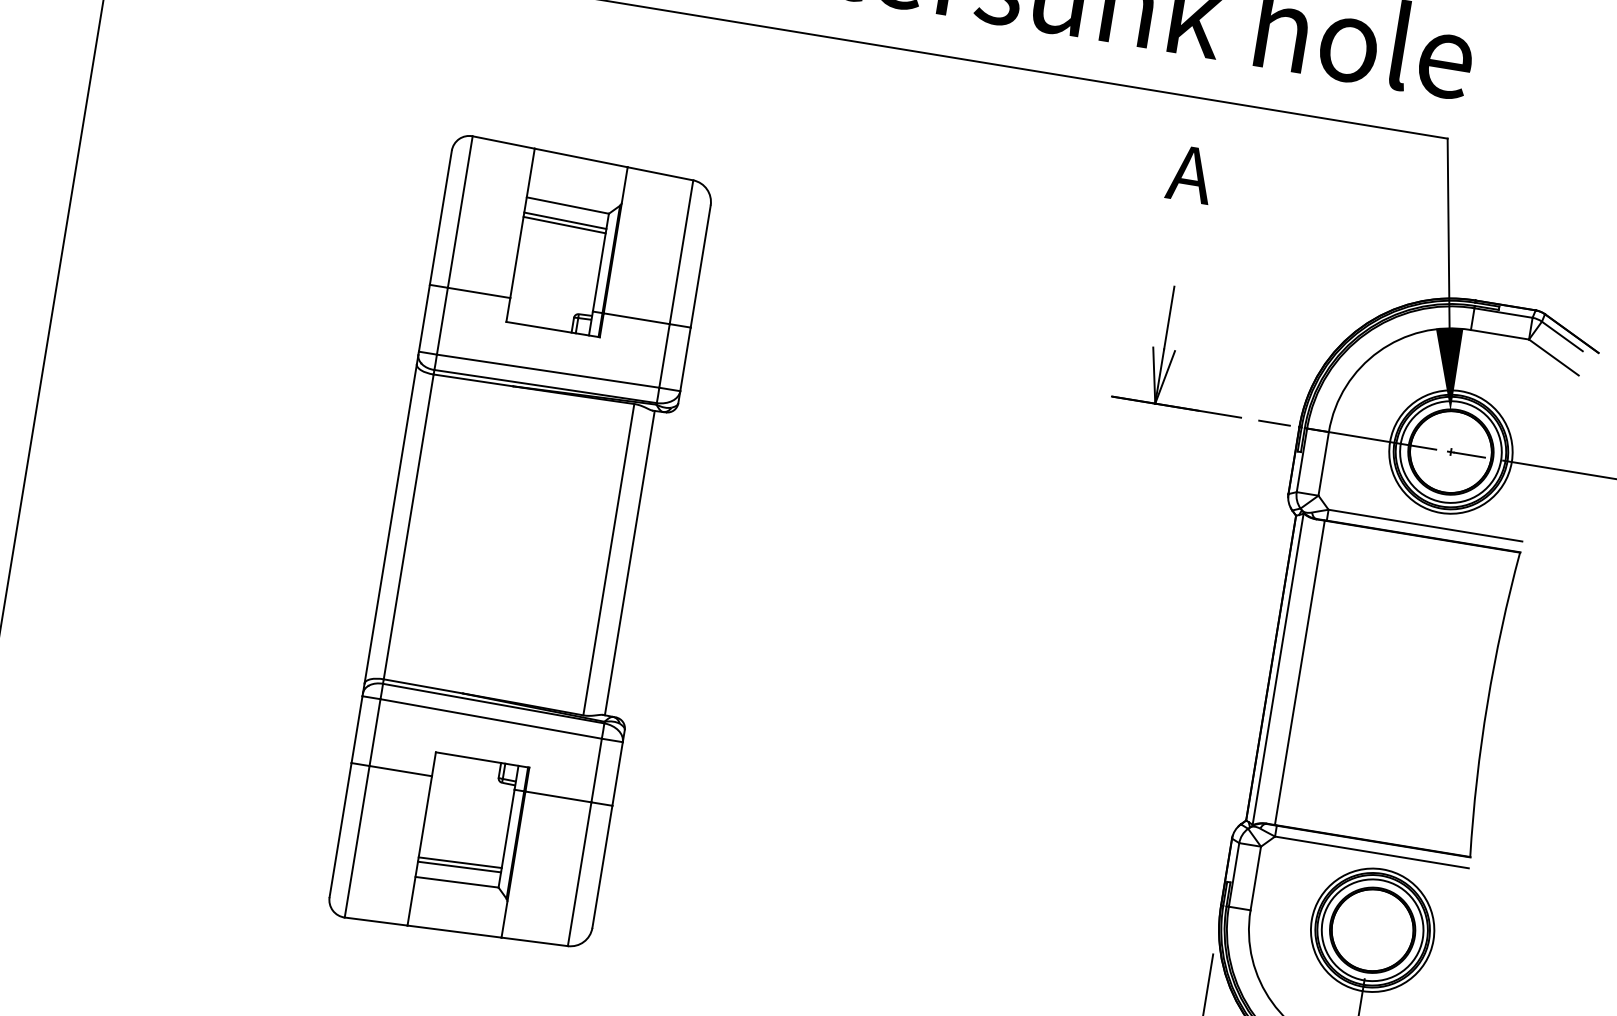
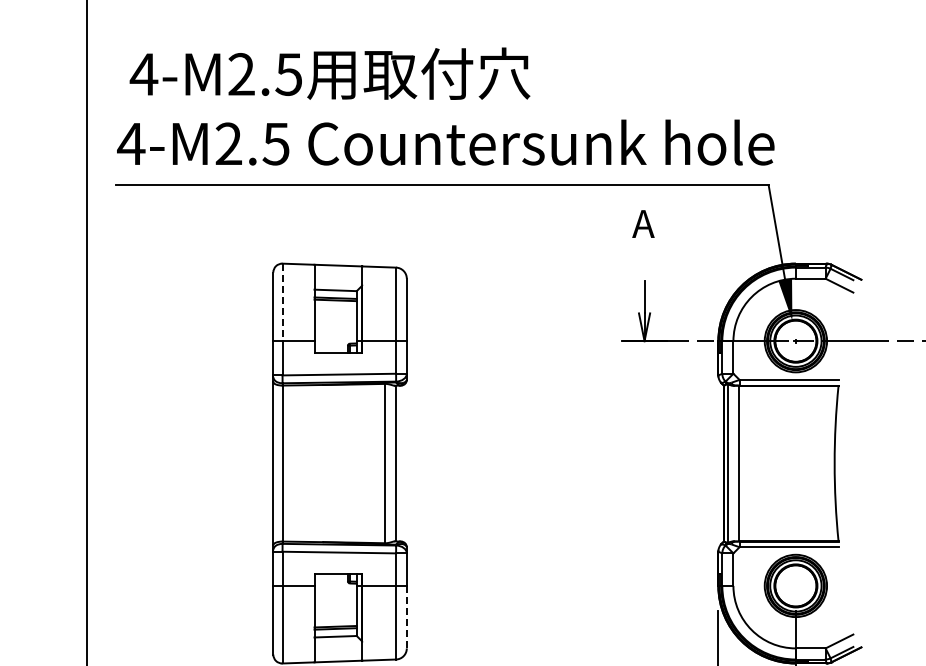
line: (460, 212) -> (282, 302), solid -> dashed
line: (601, 867) -> (406, 617), solid -> dashed

